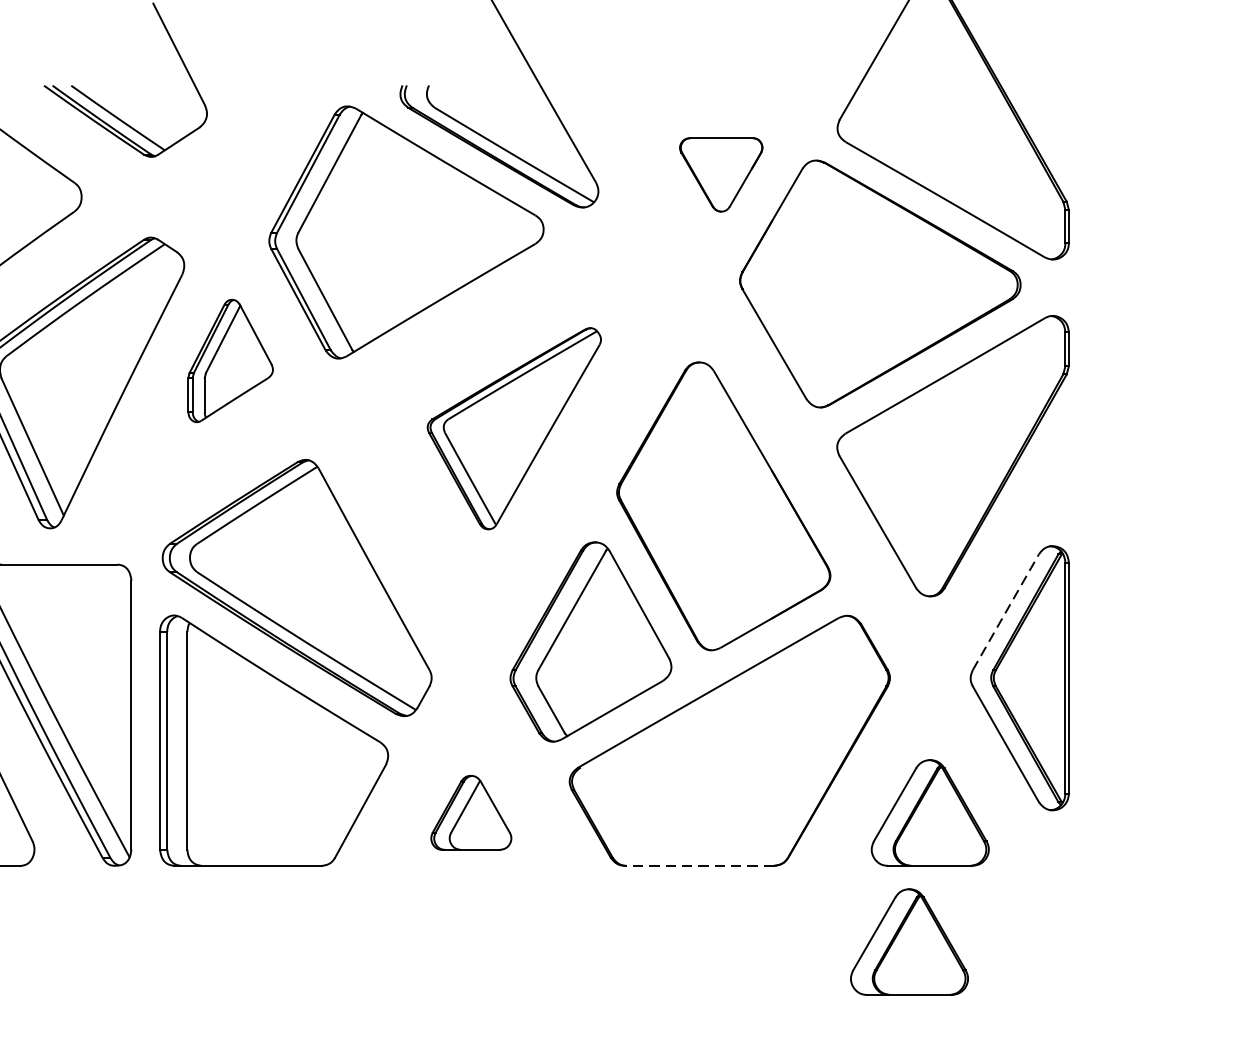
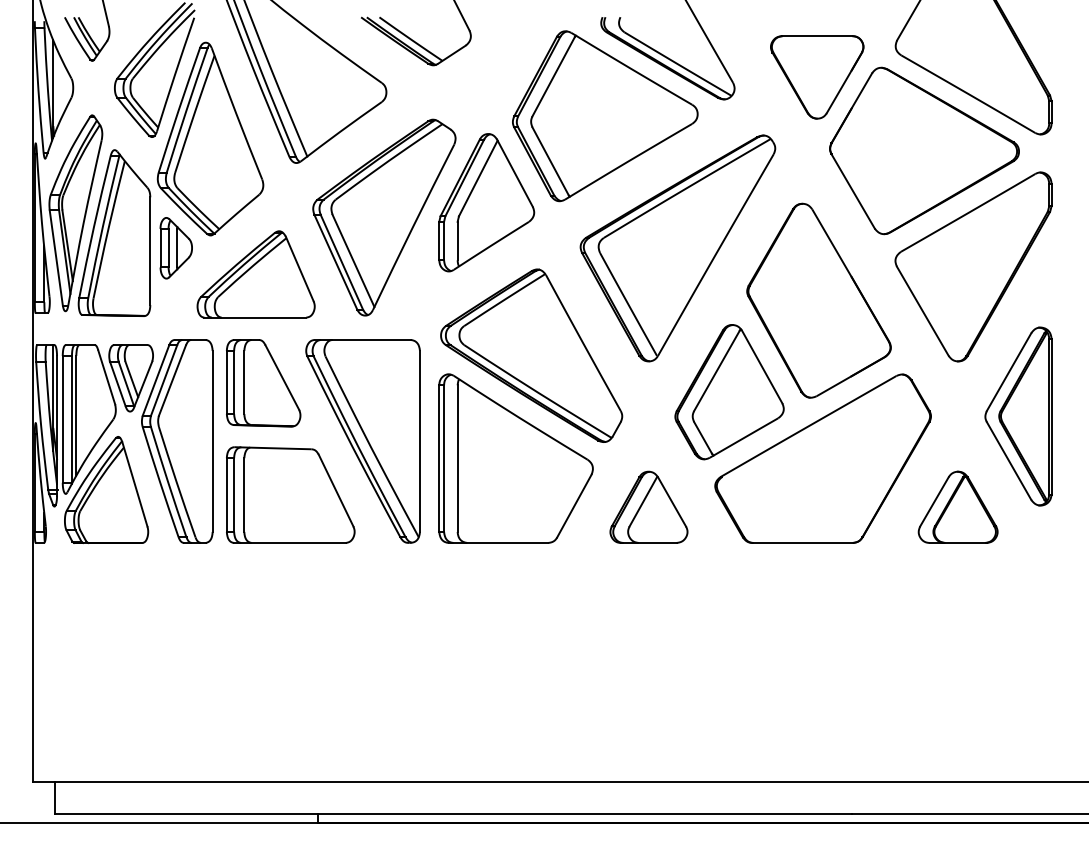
part: (721, 174) -> (817, 77), size x1.67
part: (230, 360) -> (486, 202), size x1.67
part: (513, 428) -> (677, 248), size x1.67
line: (1006, 612) -> (1009, 372), dashed -> solid
part: (470, 811) -> (648, 506), size x1.43
line: (699, 865) -> (802, 542), dashed -> solid
part: (908, 940) -> (943, 593), removed

